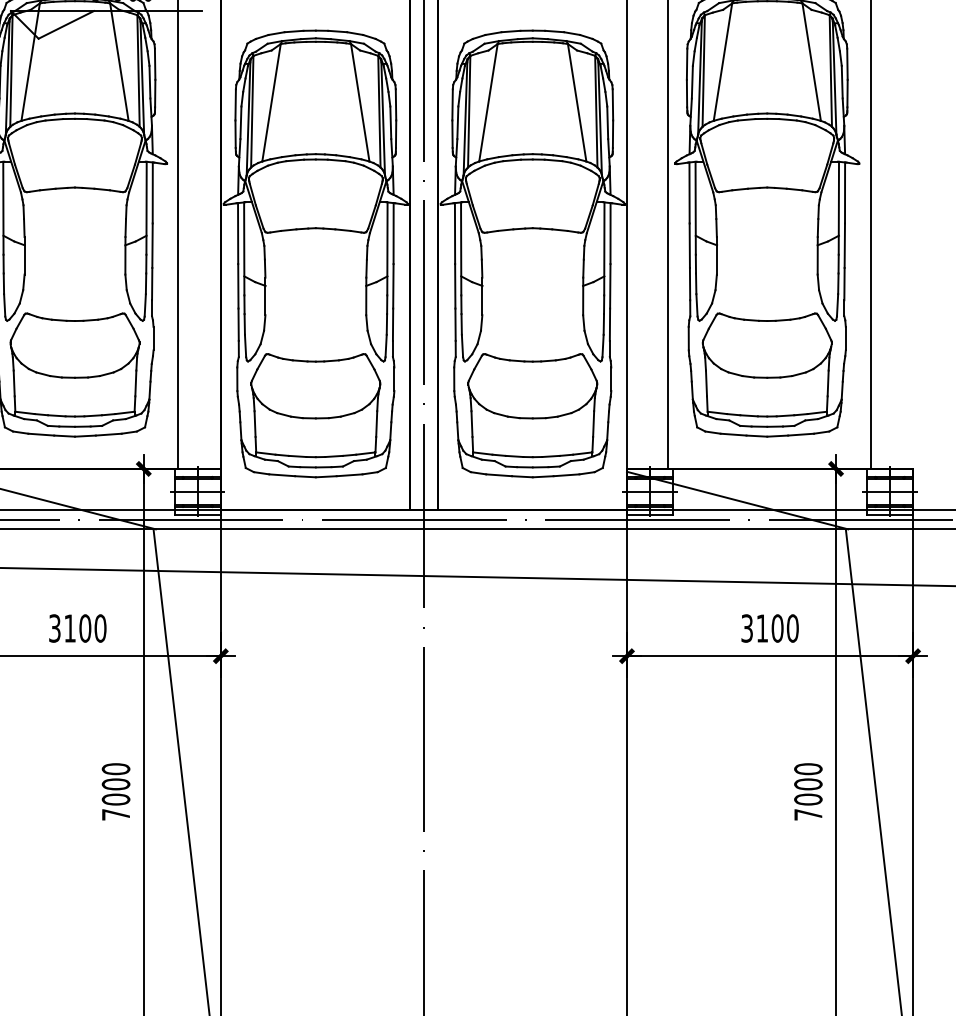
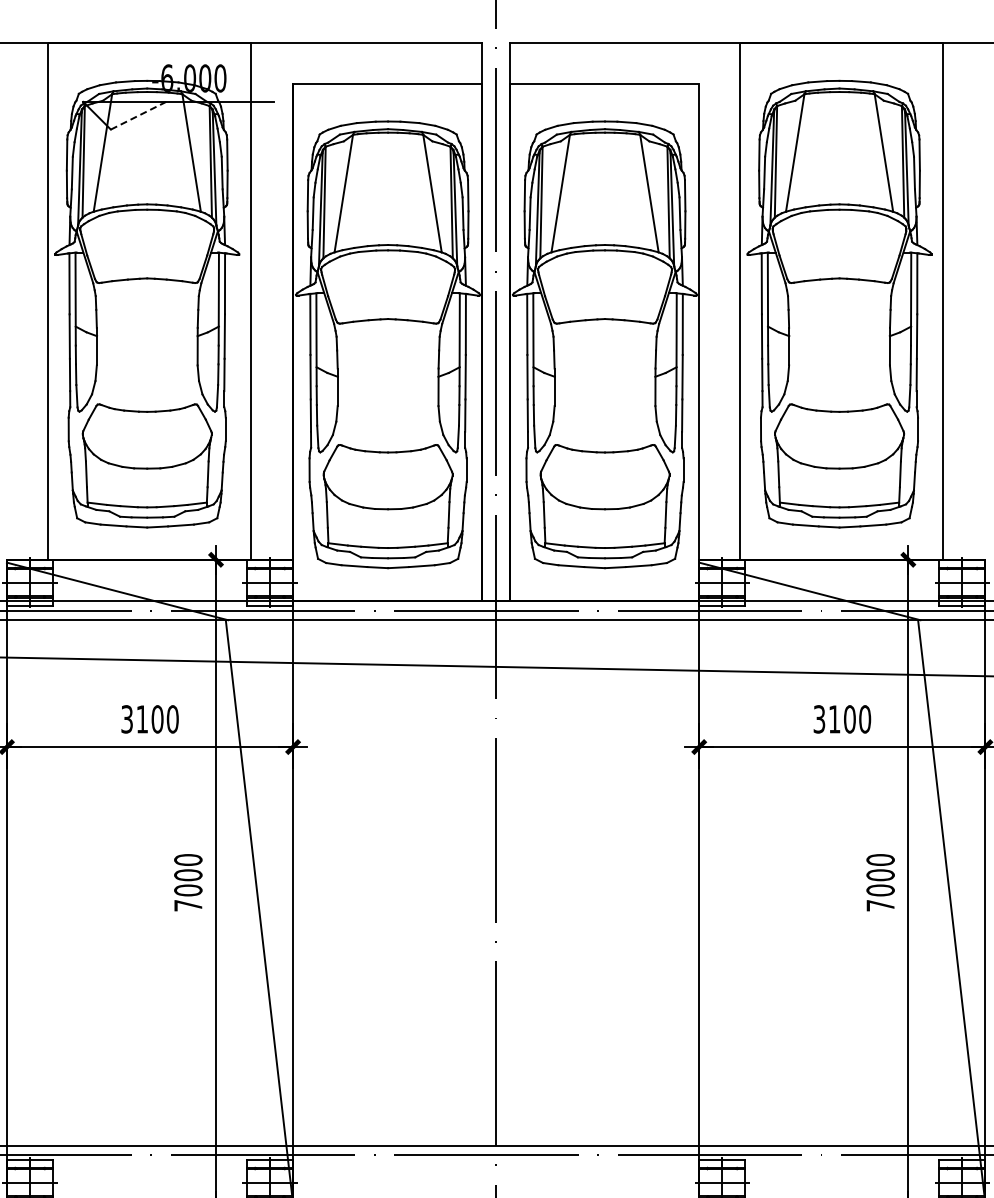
line: (66, 24) -> (138, 115), solid -> dashed

